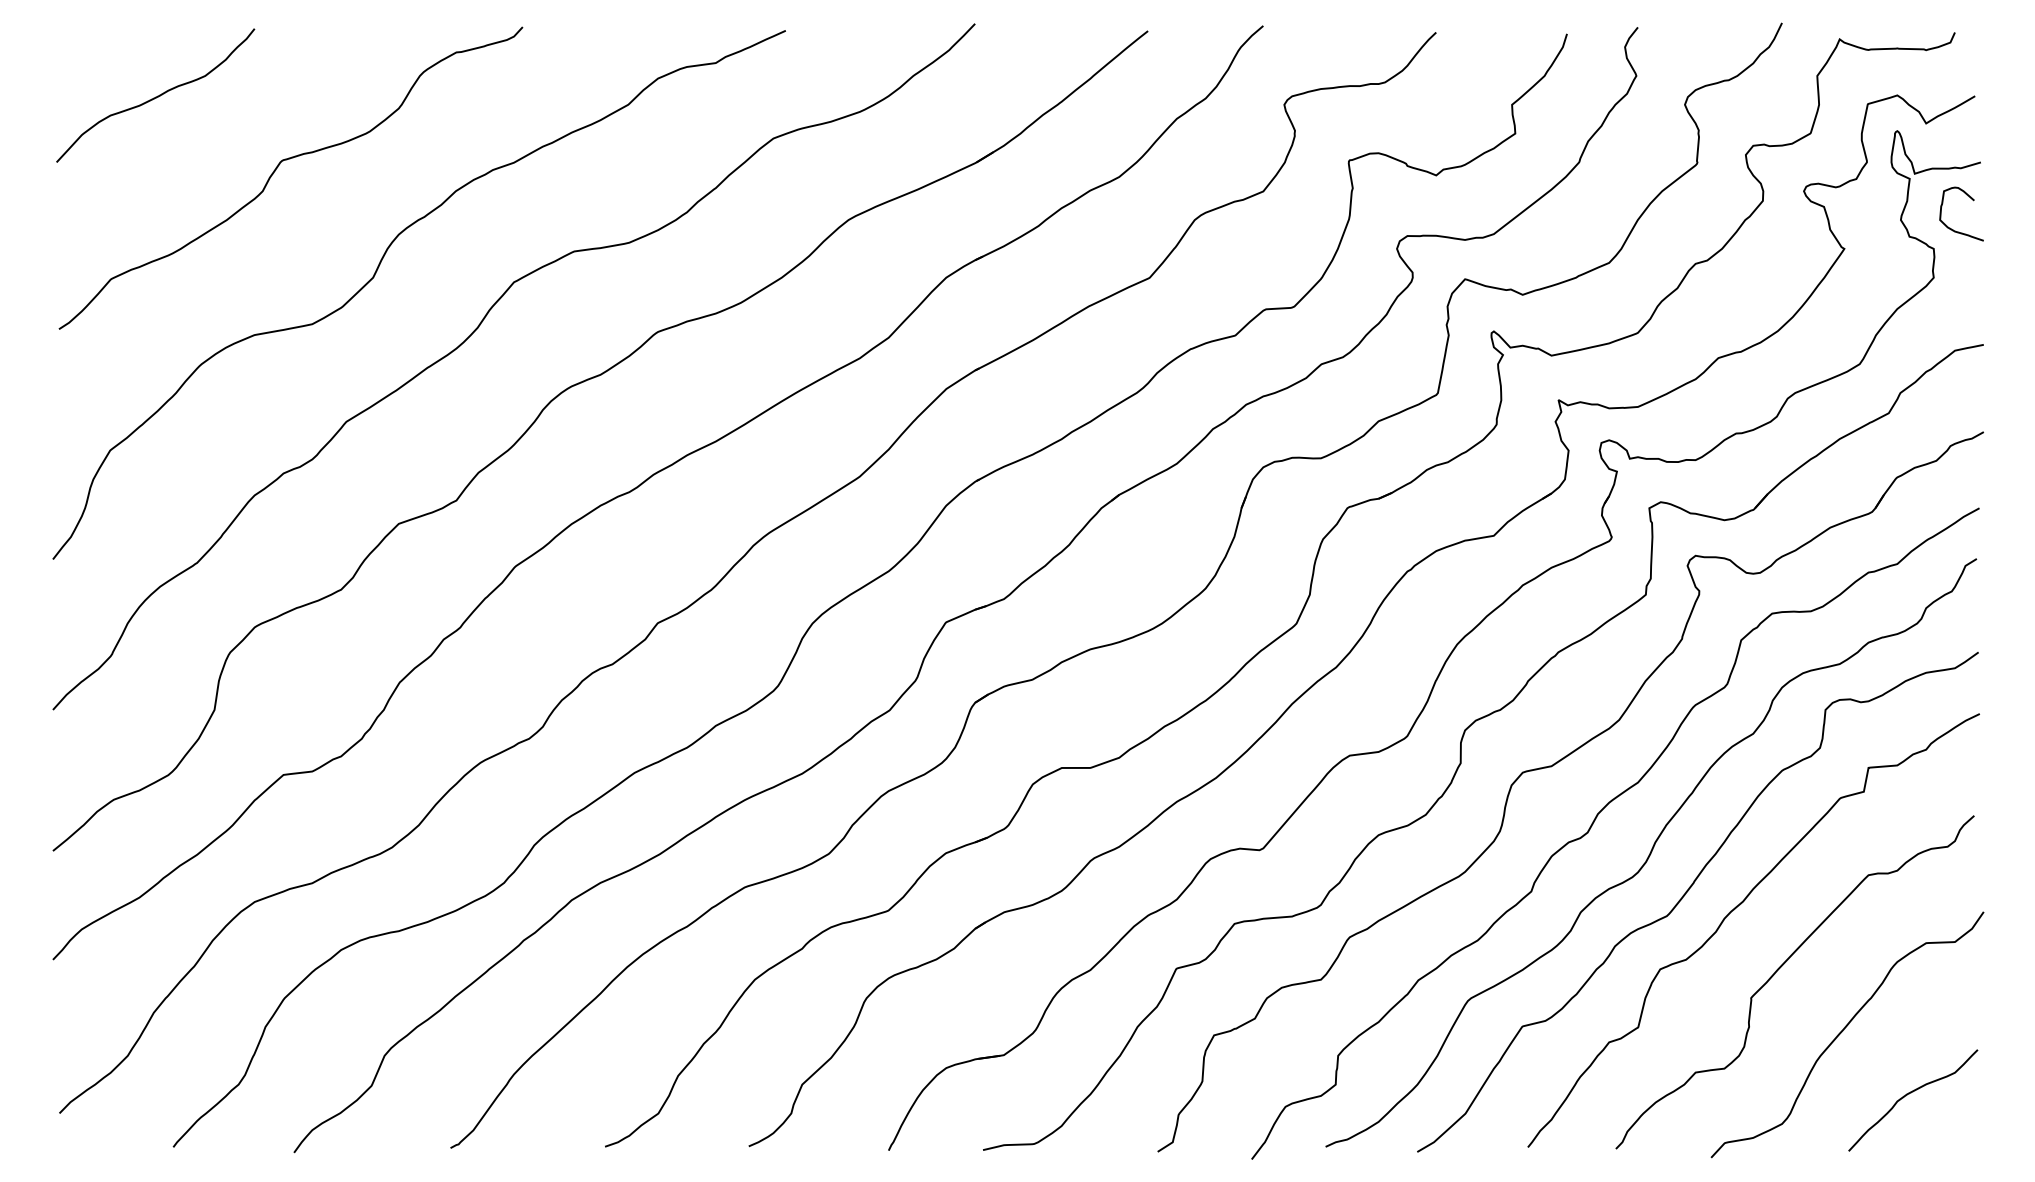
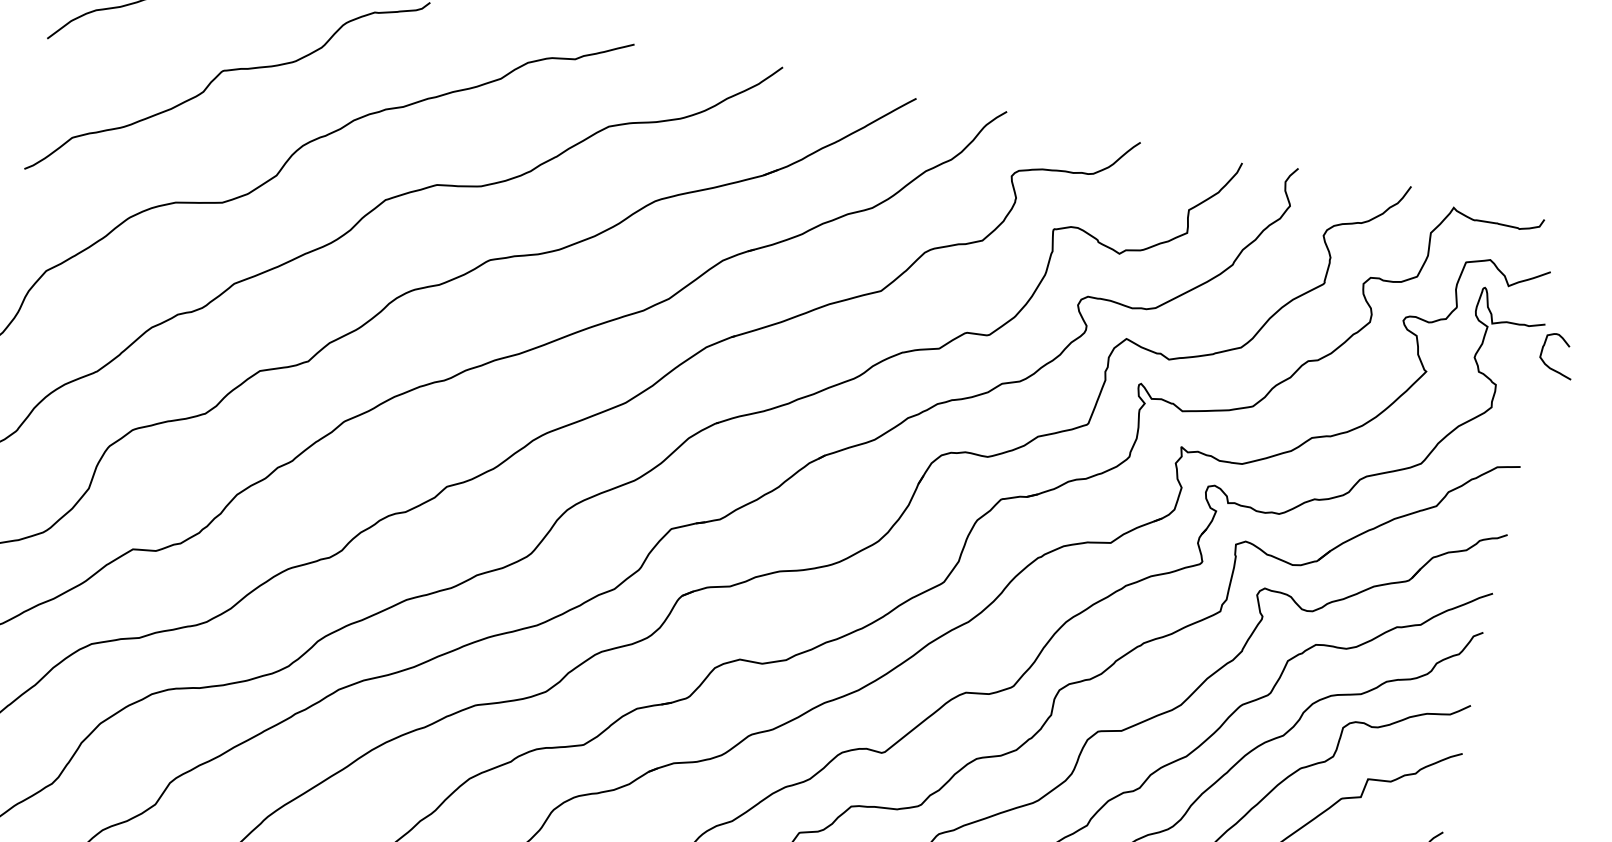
curve: (1973, 201) -> (1568, 347), moved

